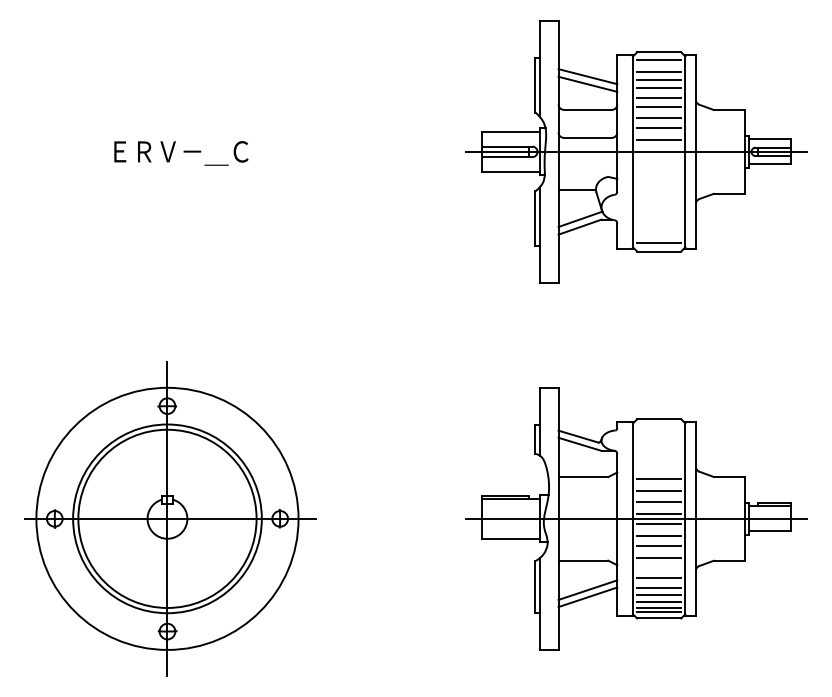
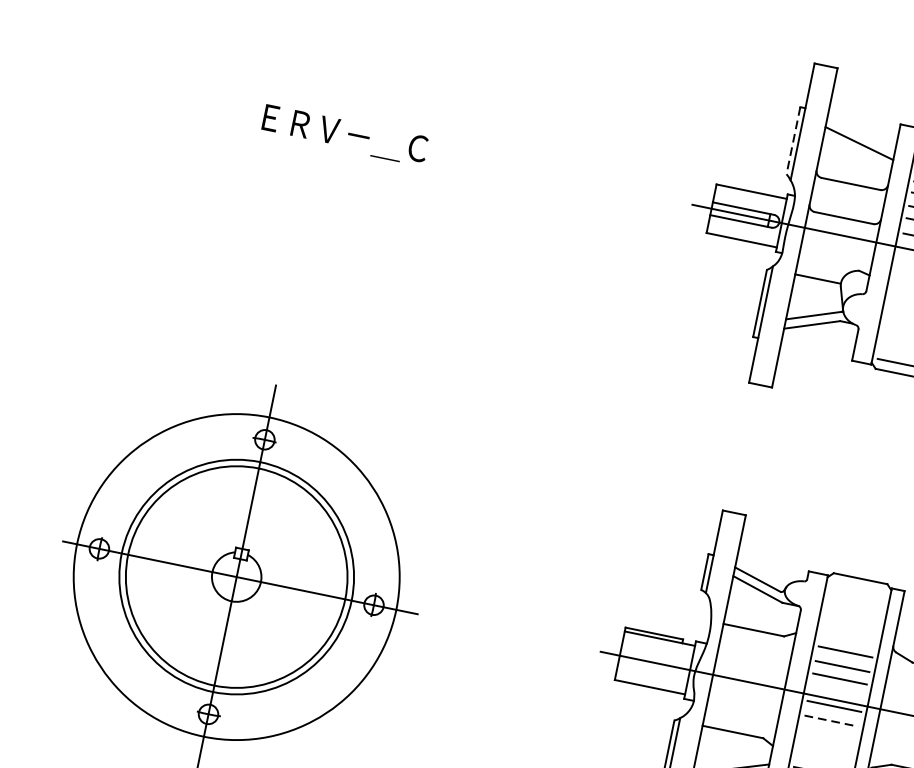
line: (587, 83) -> (857, 151), removed
line: (535, 85) -> (793, 141), solid -> dashed
line: (659, 513) -> (837, 693), removed
line: (659, 536) -> (831, 721), solid -> dashed
line: (659, 546) -> (829, 733), removed
line: (659, 558) -> (826, 748), removed

